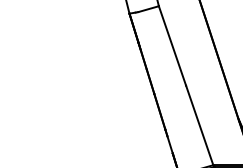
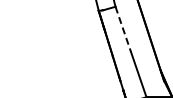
line: (172, 46) -> (123, 29), solid -> dashed

